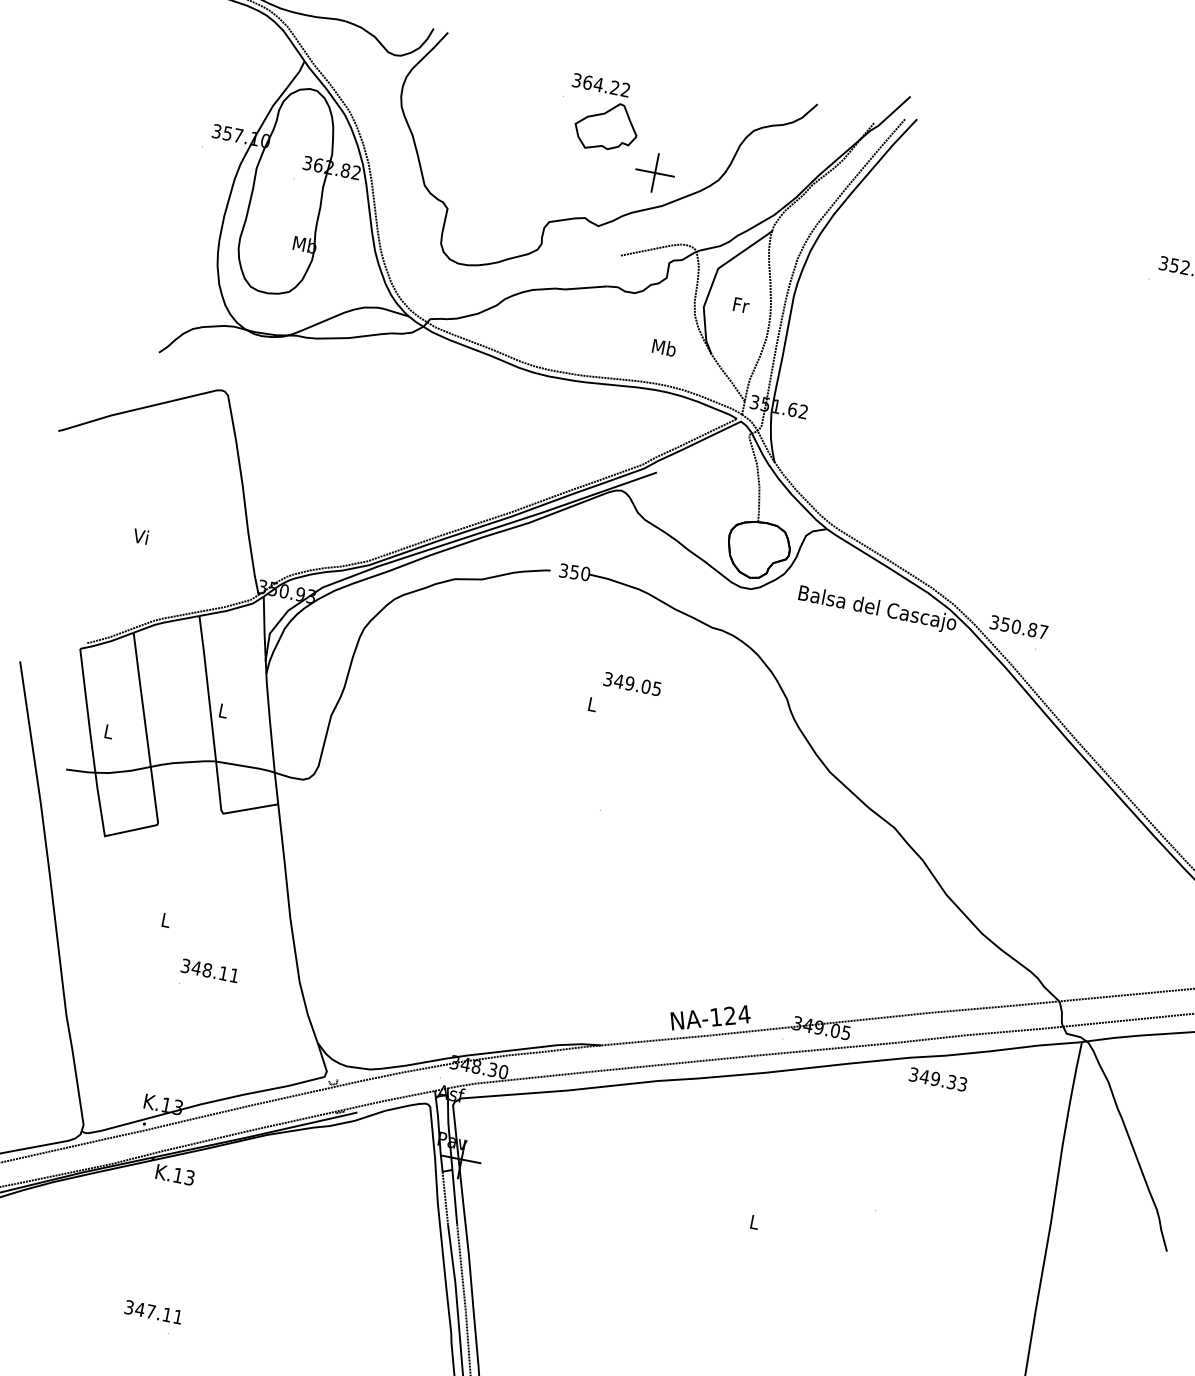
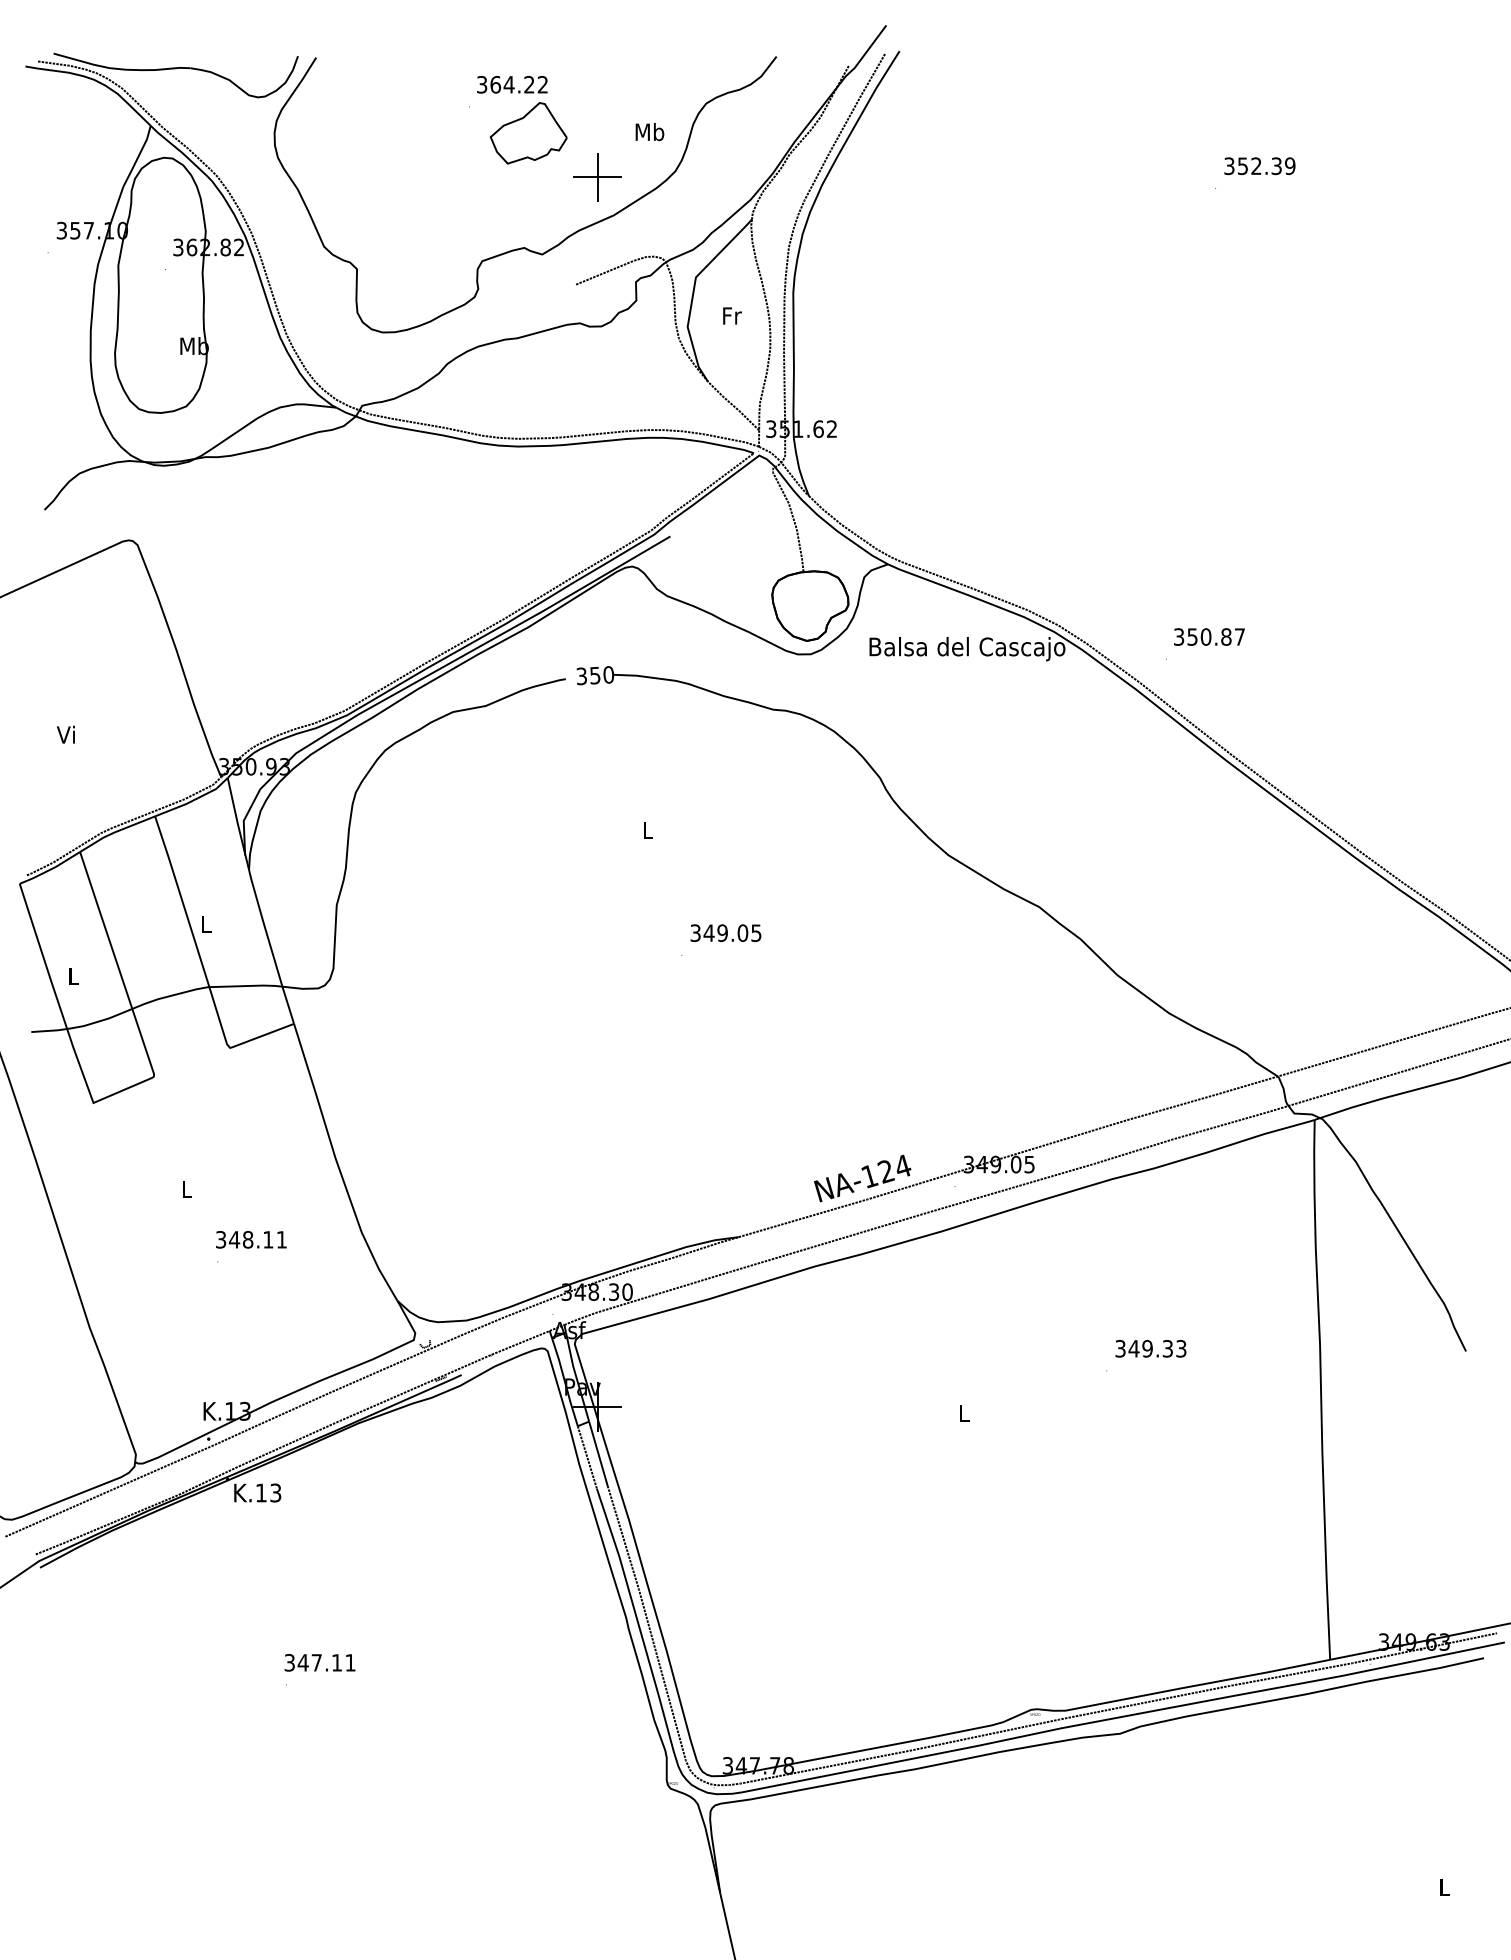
text: (663, 348) -> (649, 132), moved
text: (1019, 626) -> (1209, 636), moved
text: (632, 683) -> (725, 932), moved
text: (937, 1079) -> (1150, 1348), moved
text: (153, 1311) -> (319, 1662), moved

